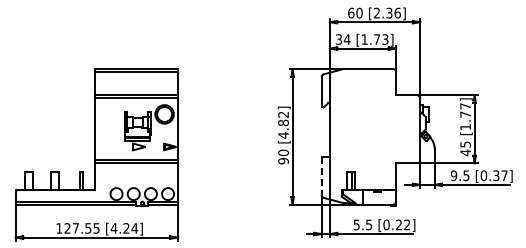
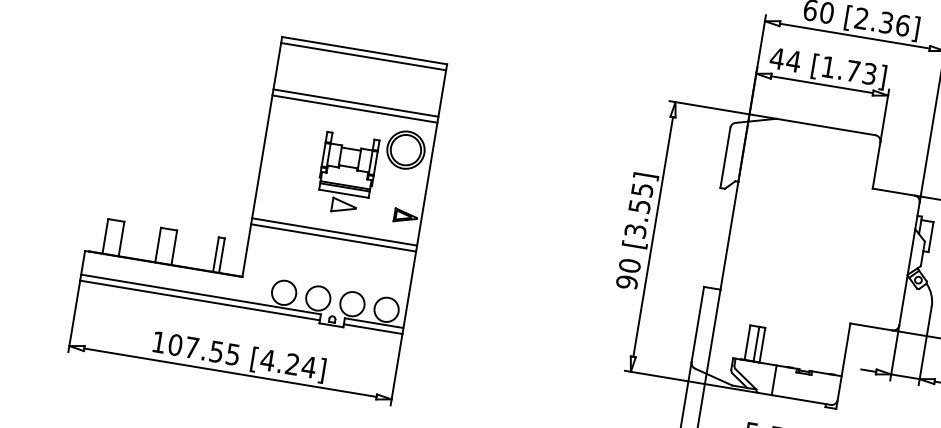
text: (338, 39) -> (776, 58), 34 -> 44
text: (283, 124) -> (639, 209), [4.82] -> [3.55]
line: (321, 176) -> (697, 325), dashed -> solid
text: (67, 228) -> (175, 345), 127.55 -> 107.55

